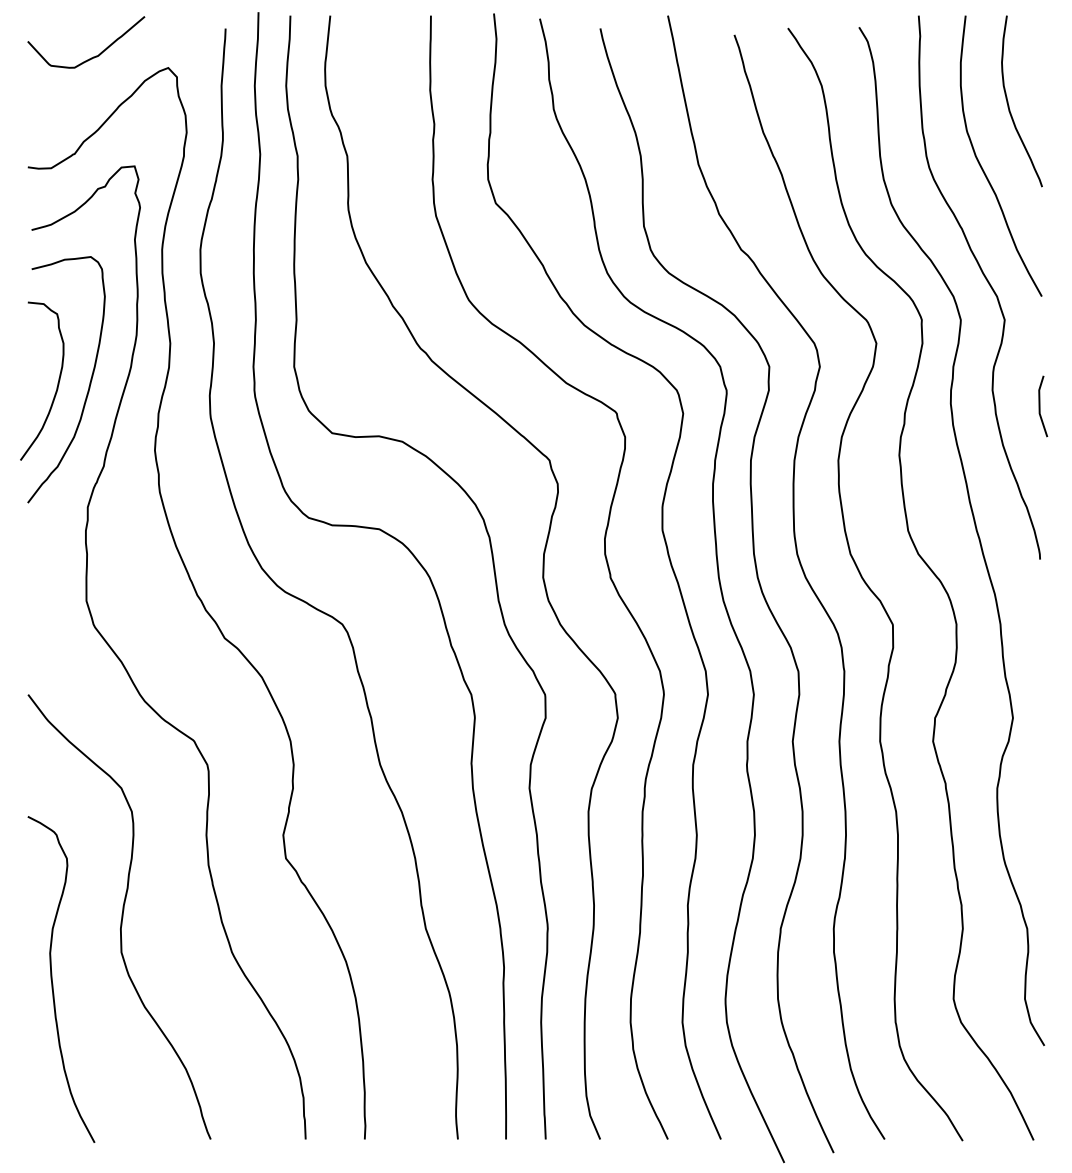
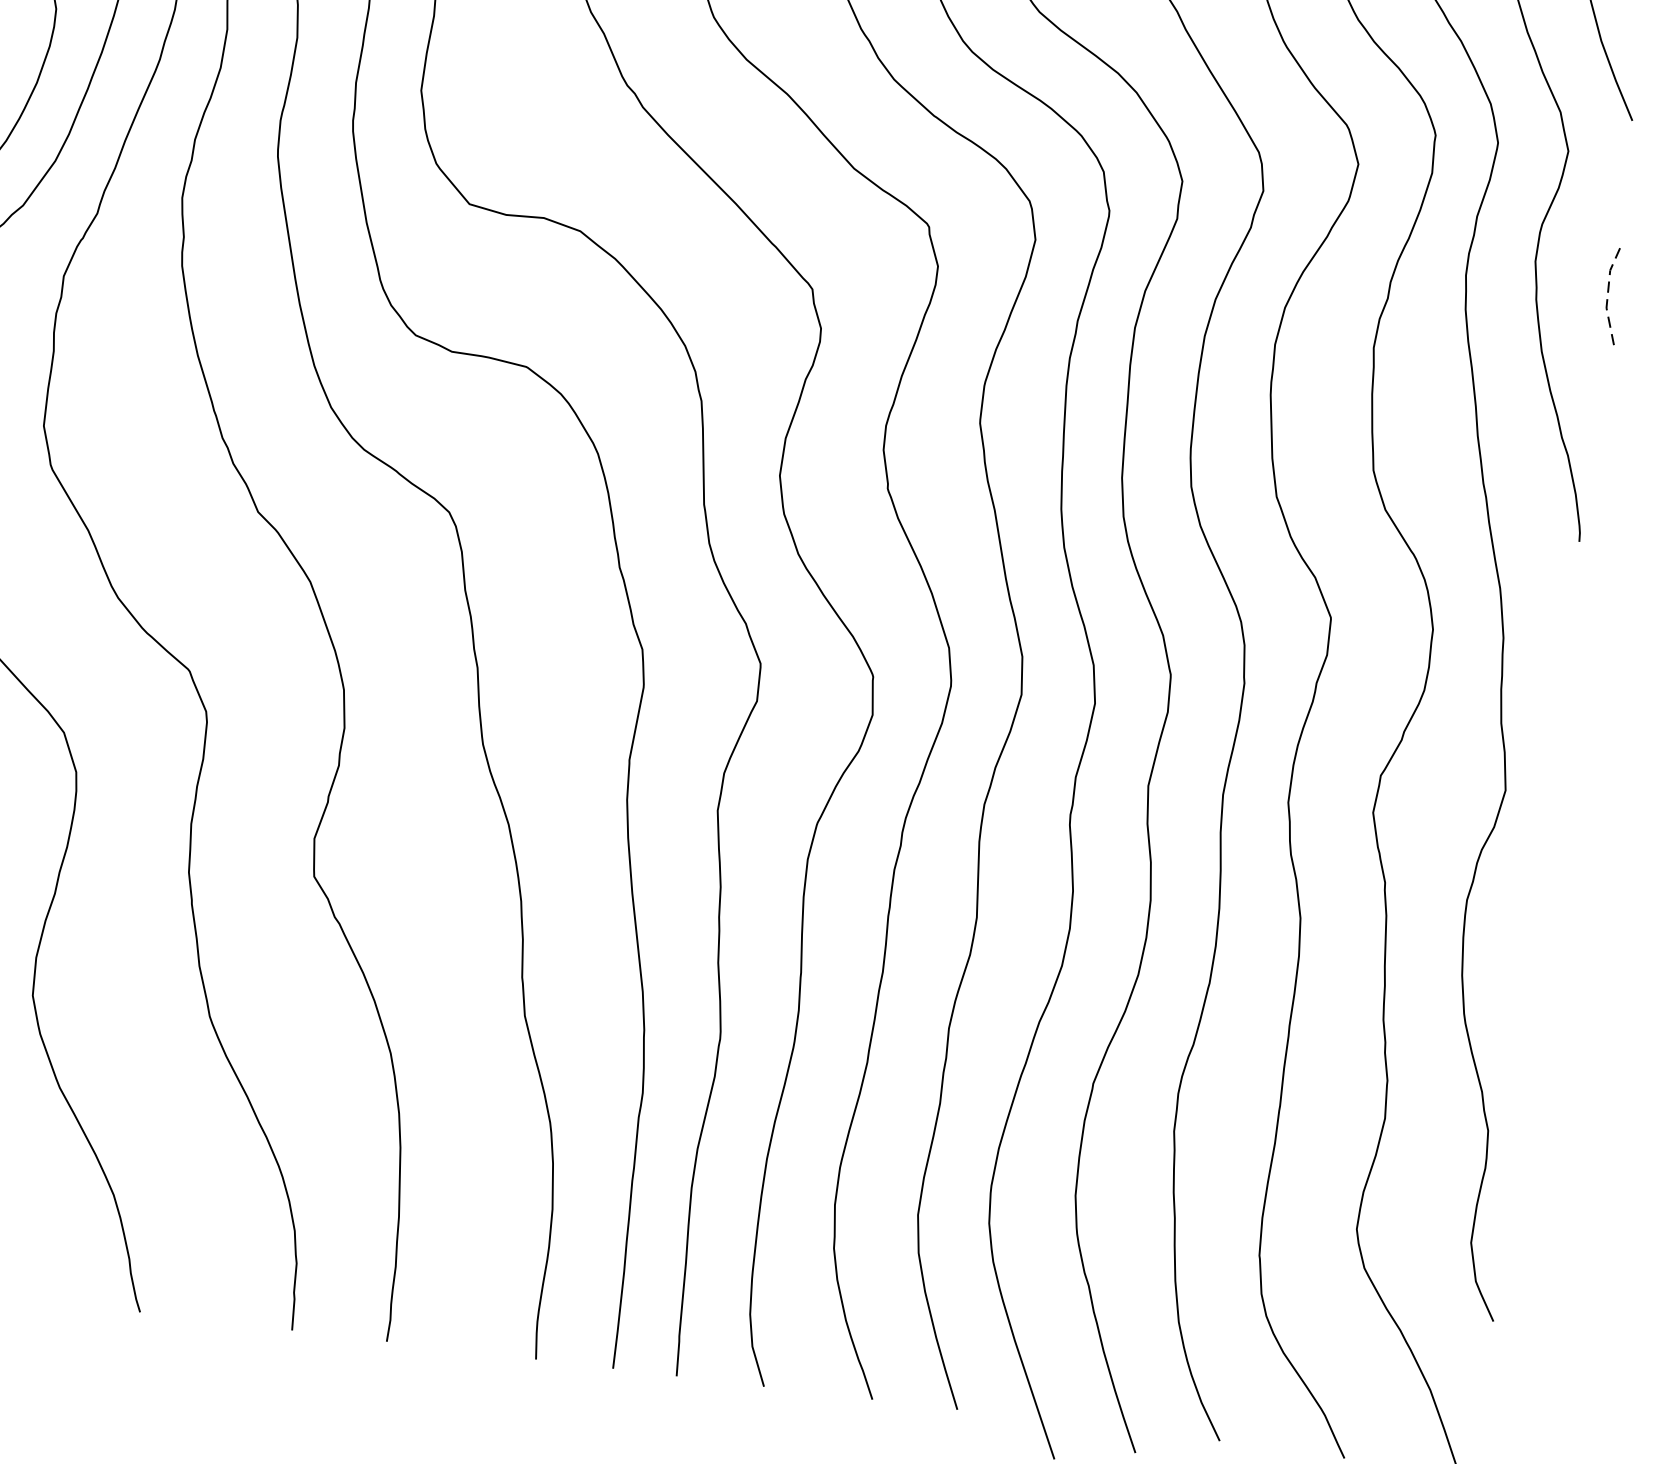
line: (1039, 406) -> (1607, 296), solid -> dashed

